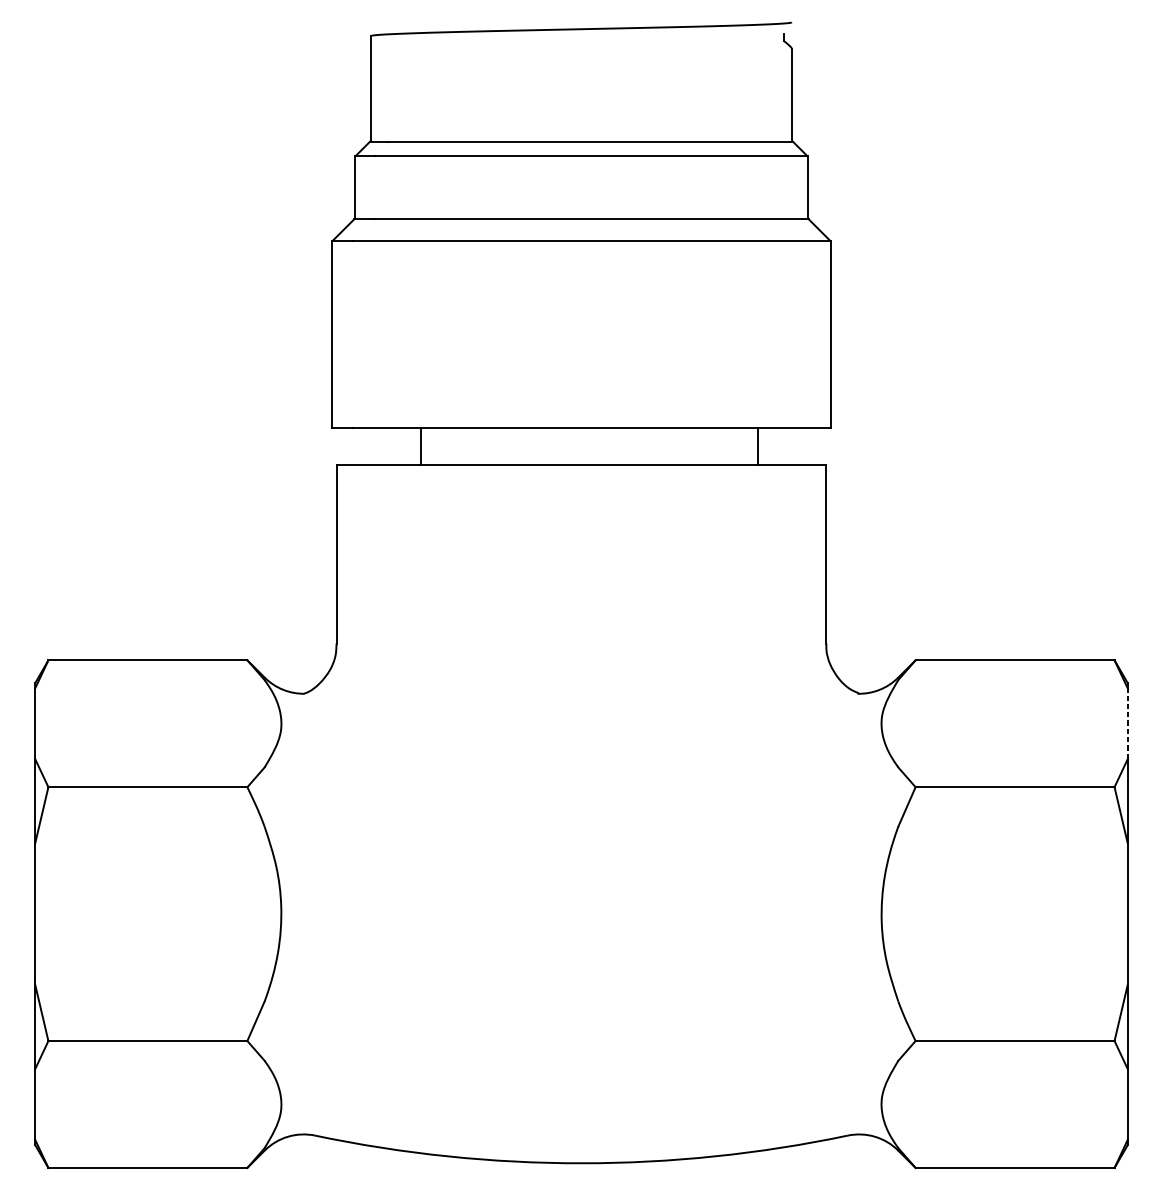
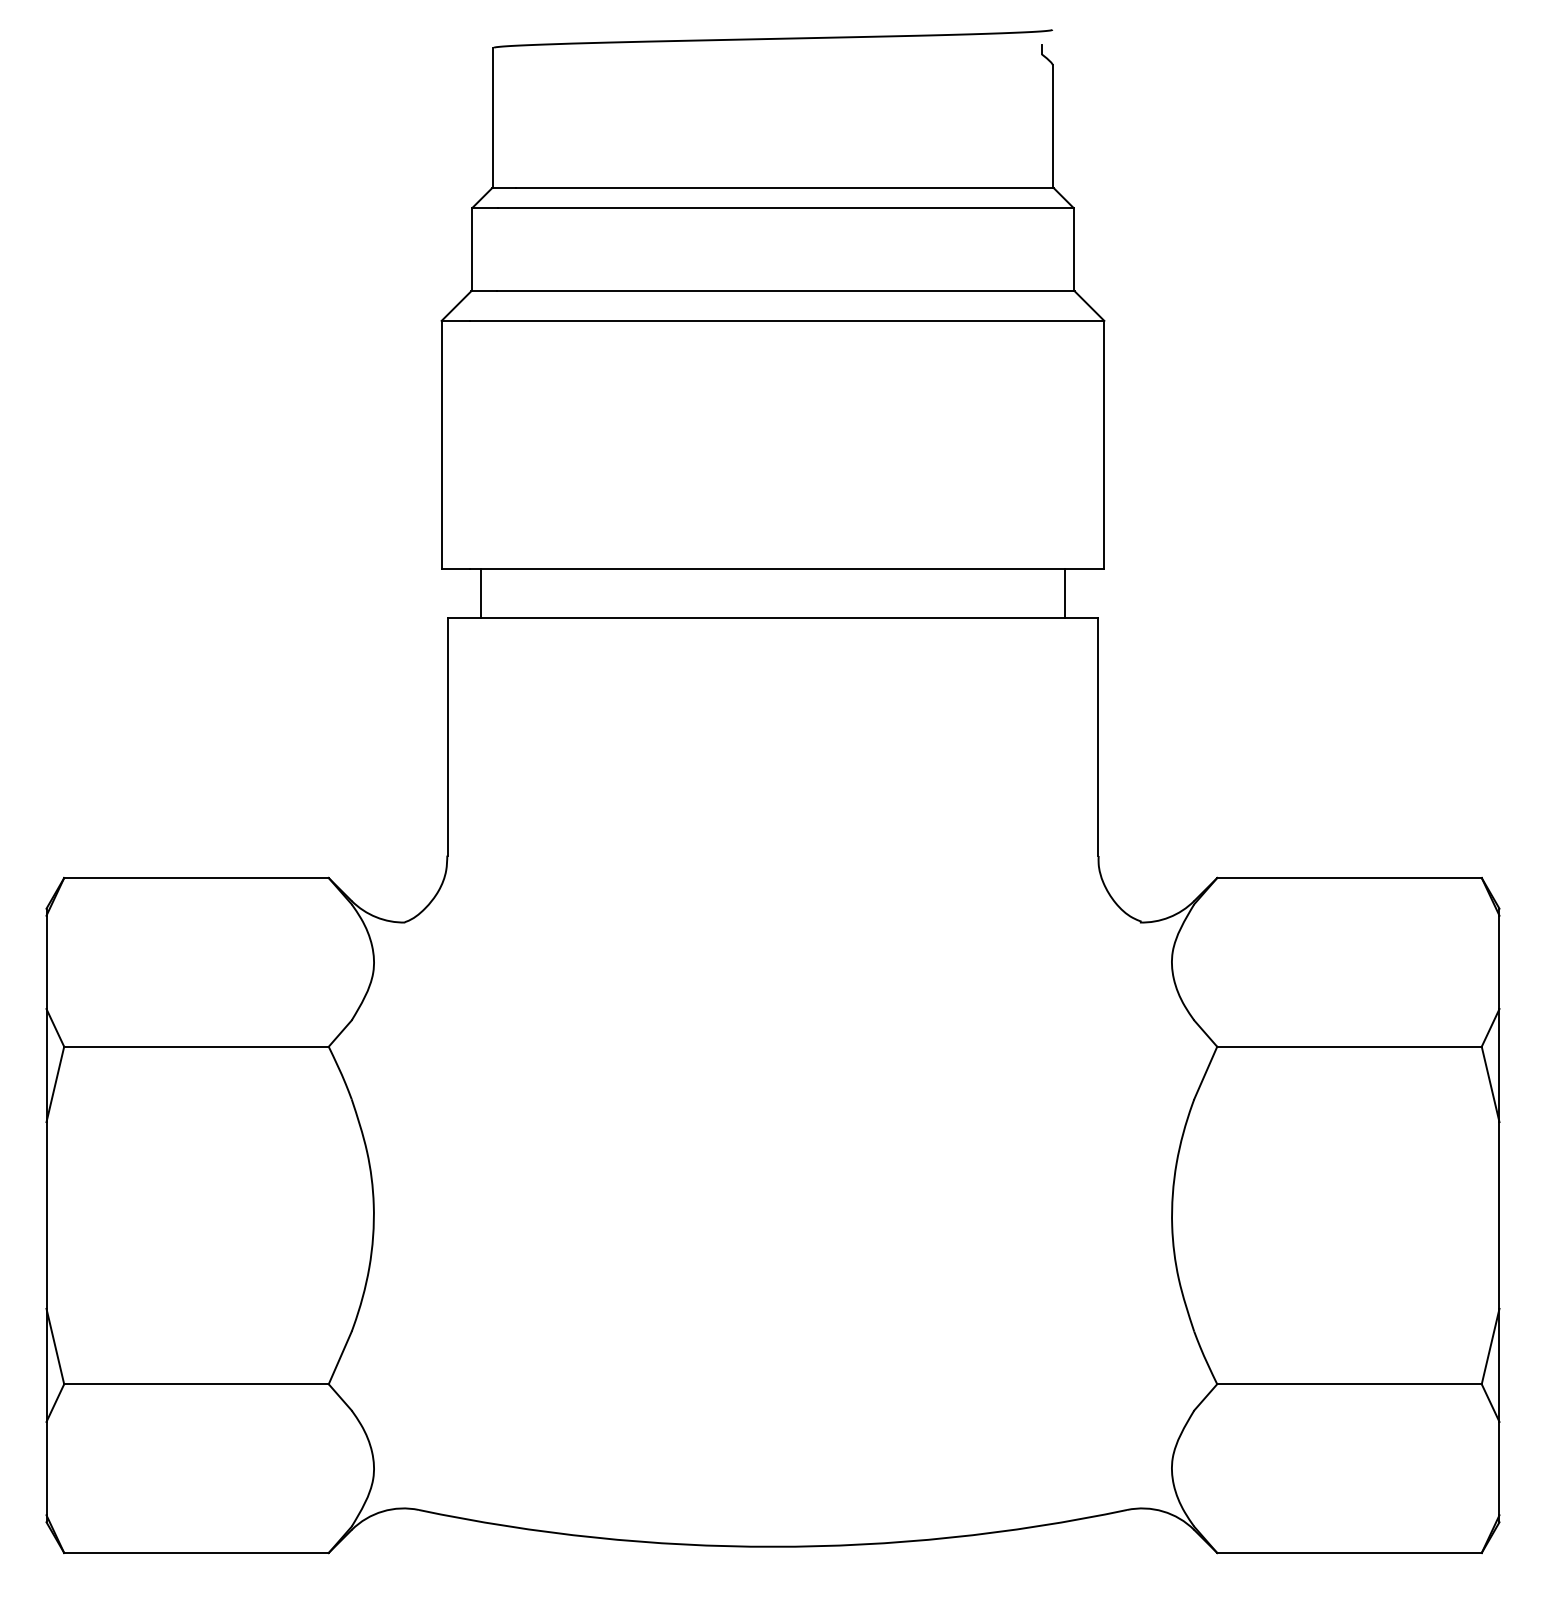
line: (420, 445) -> (480, 592), moved
line: (758, 445) -> (1065, 592), moved
line: (1127, 723) -> (1499, 962), dashed -> solid

